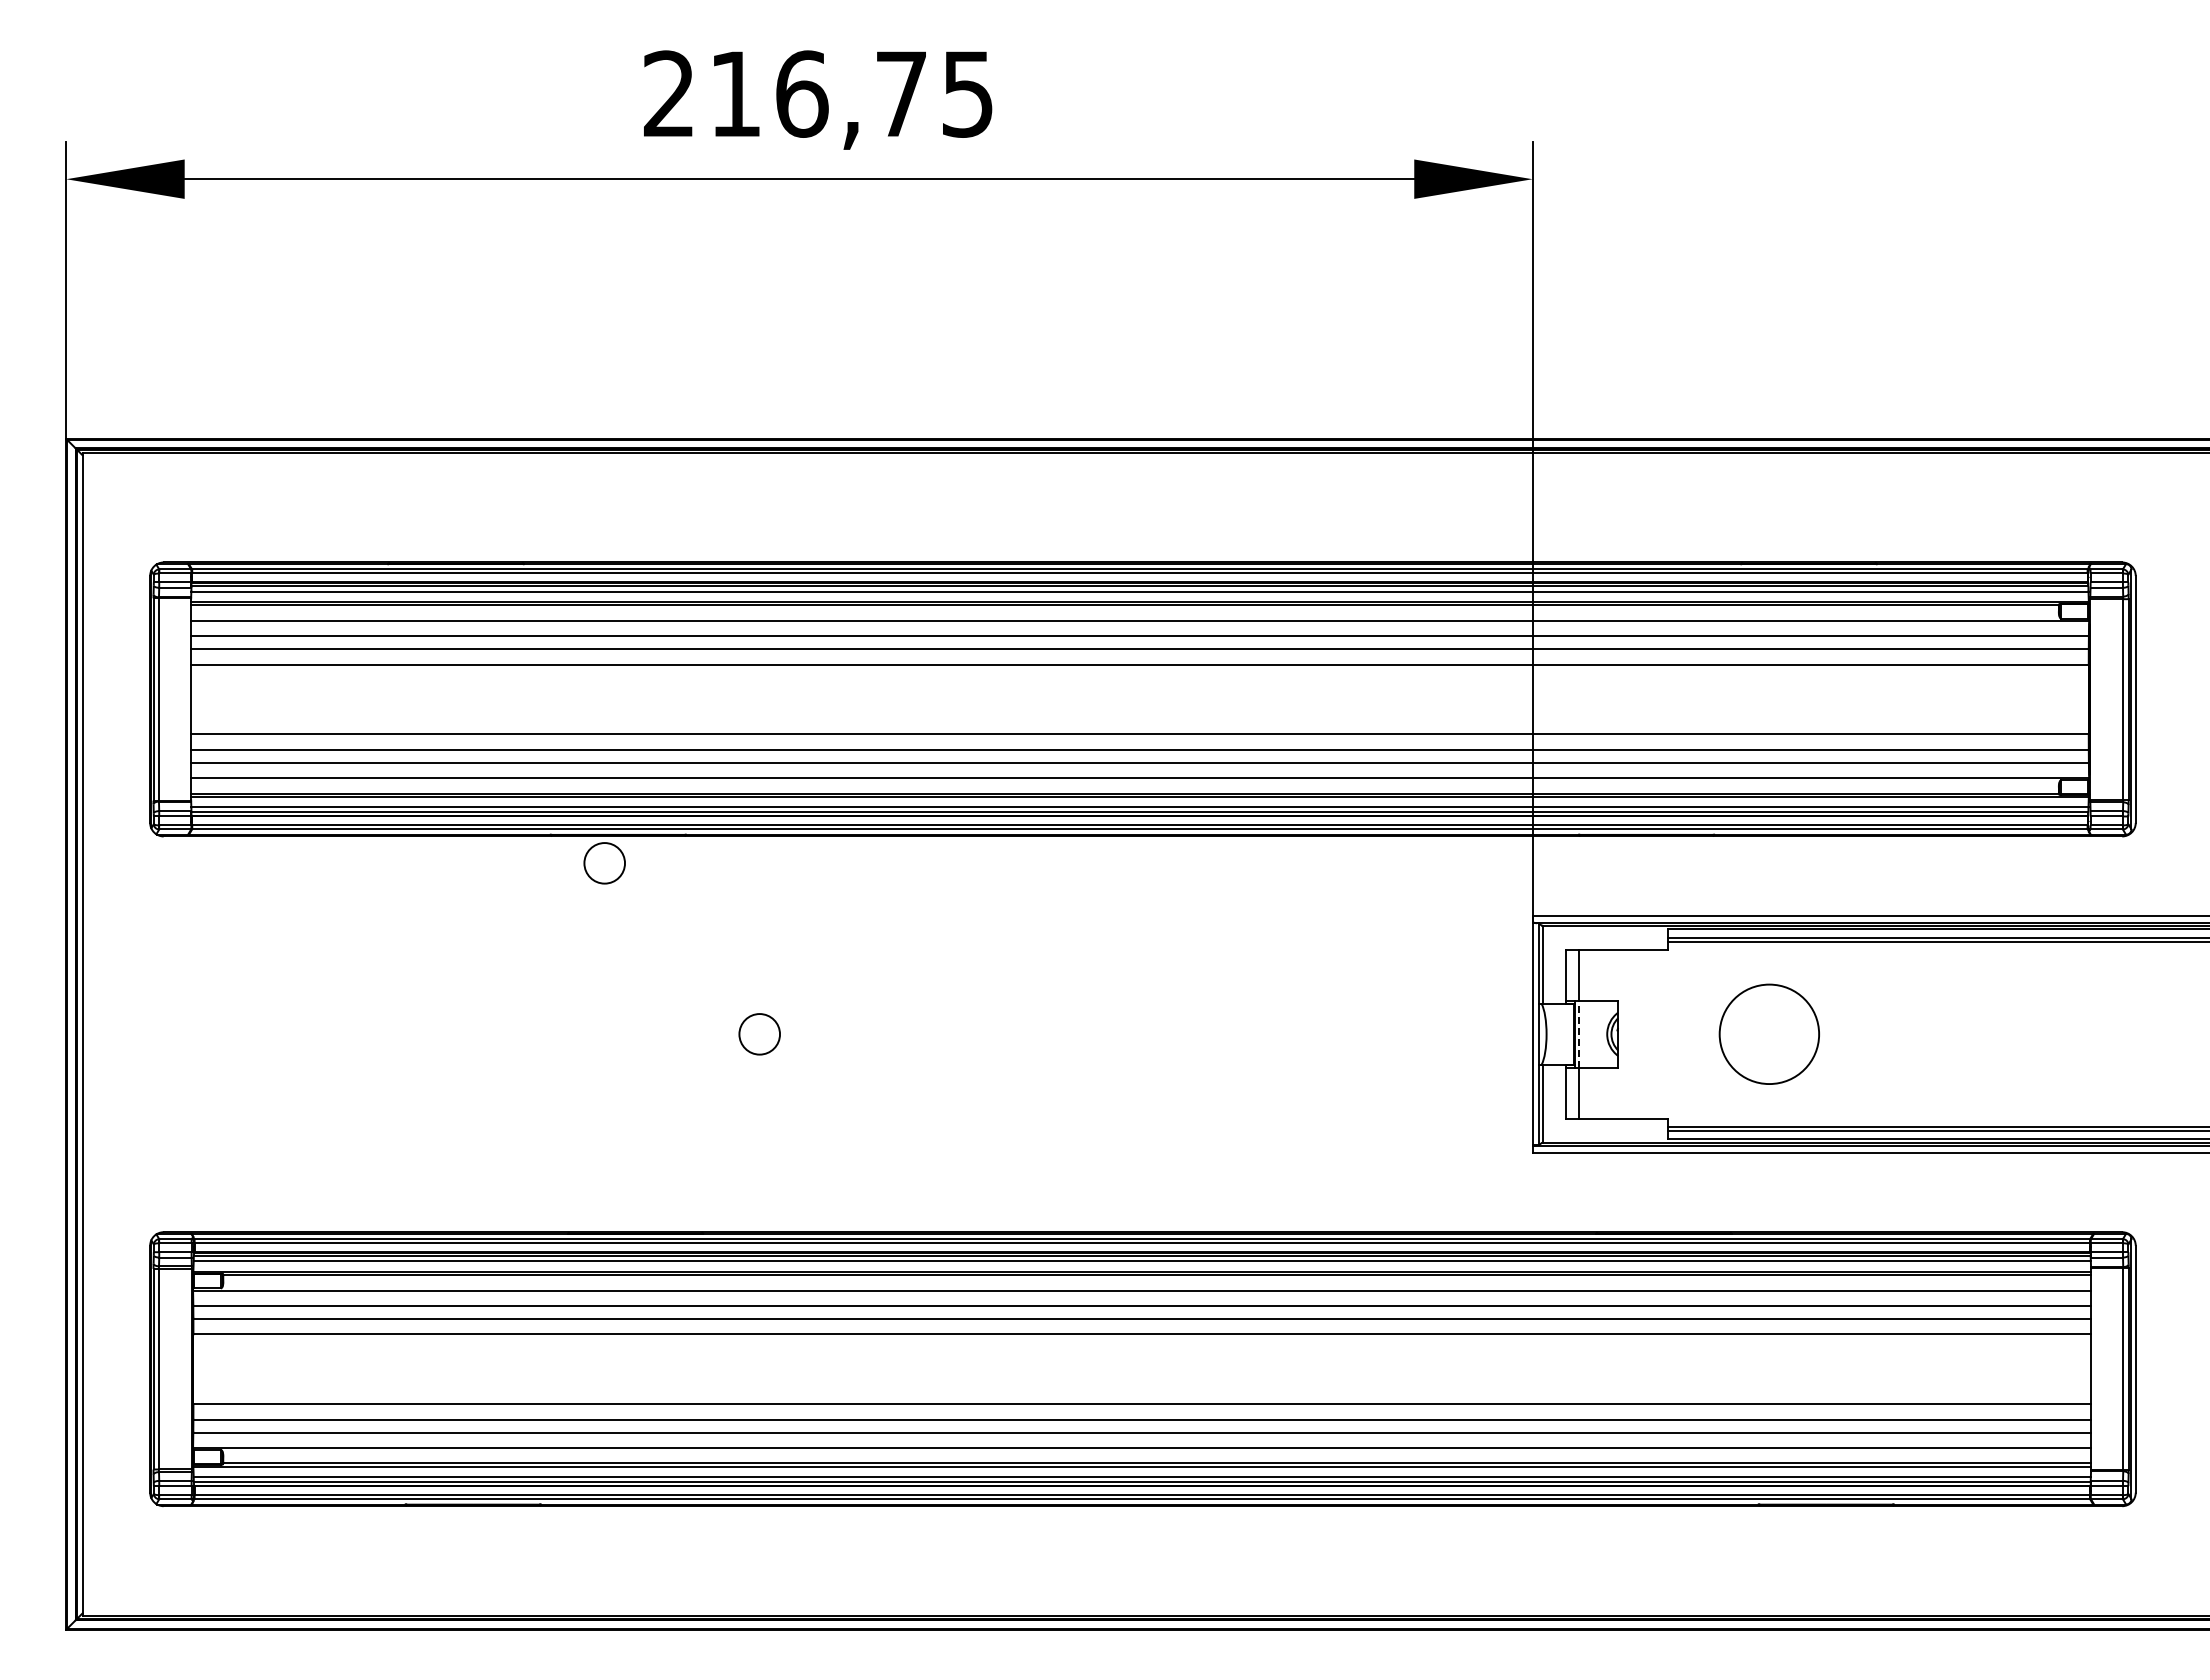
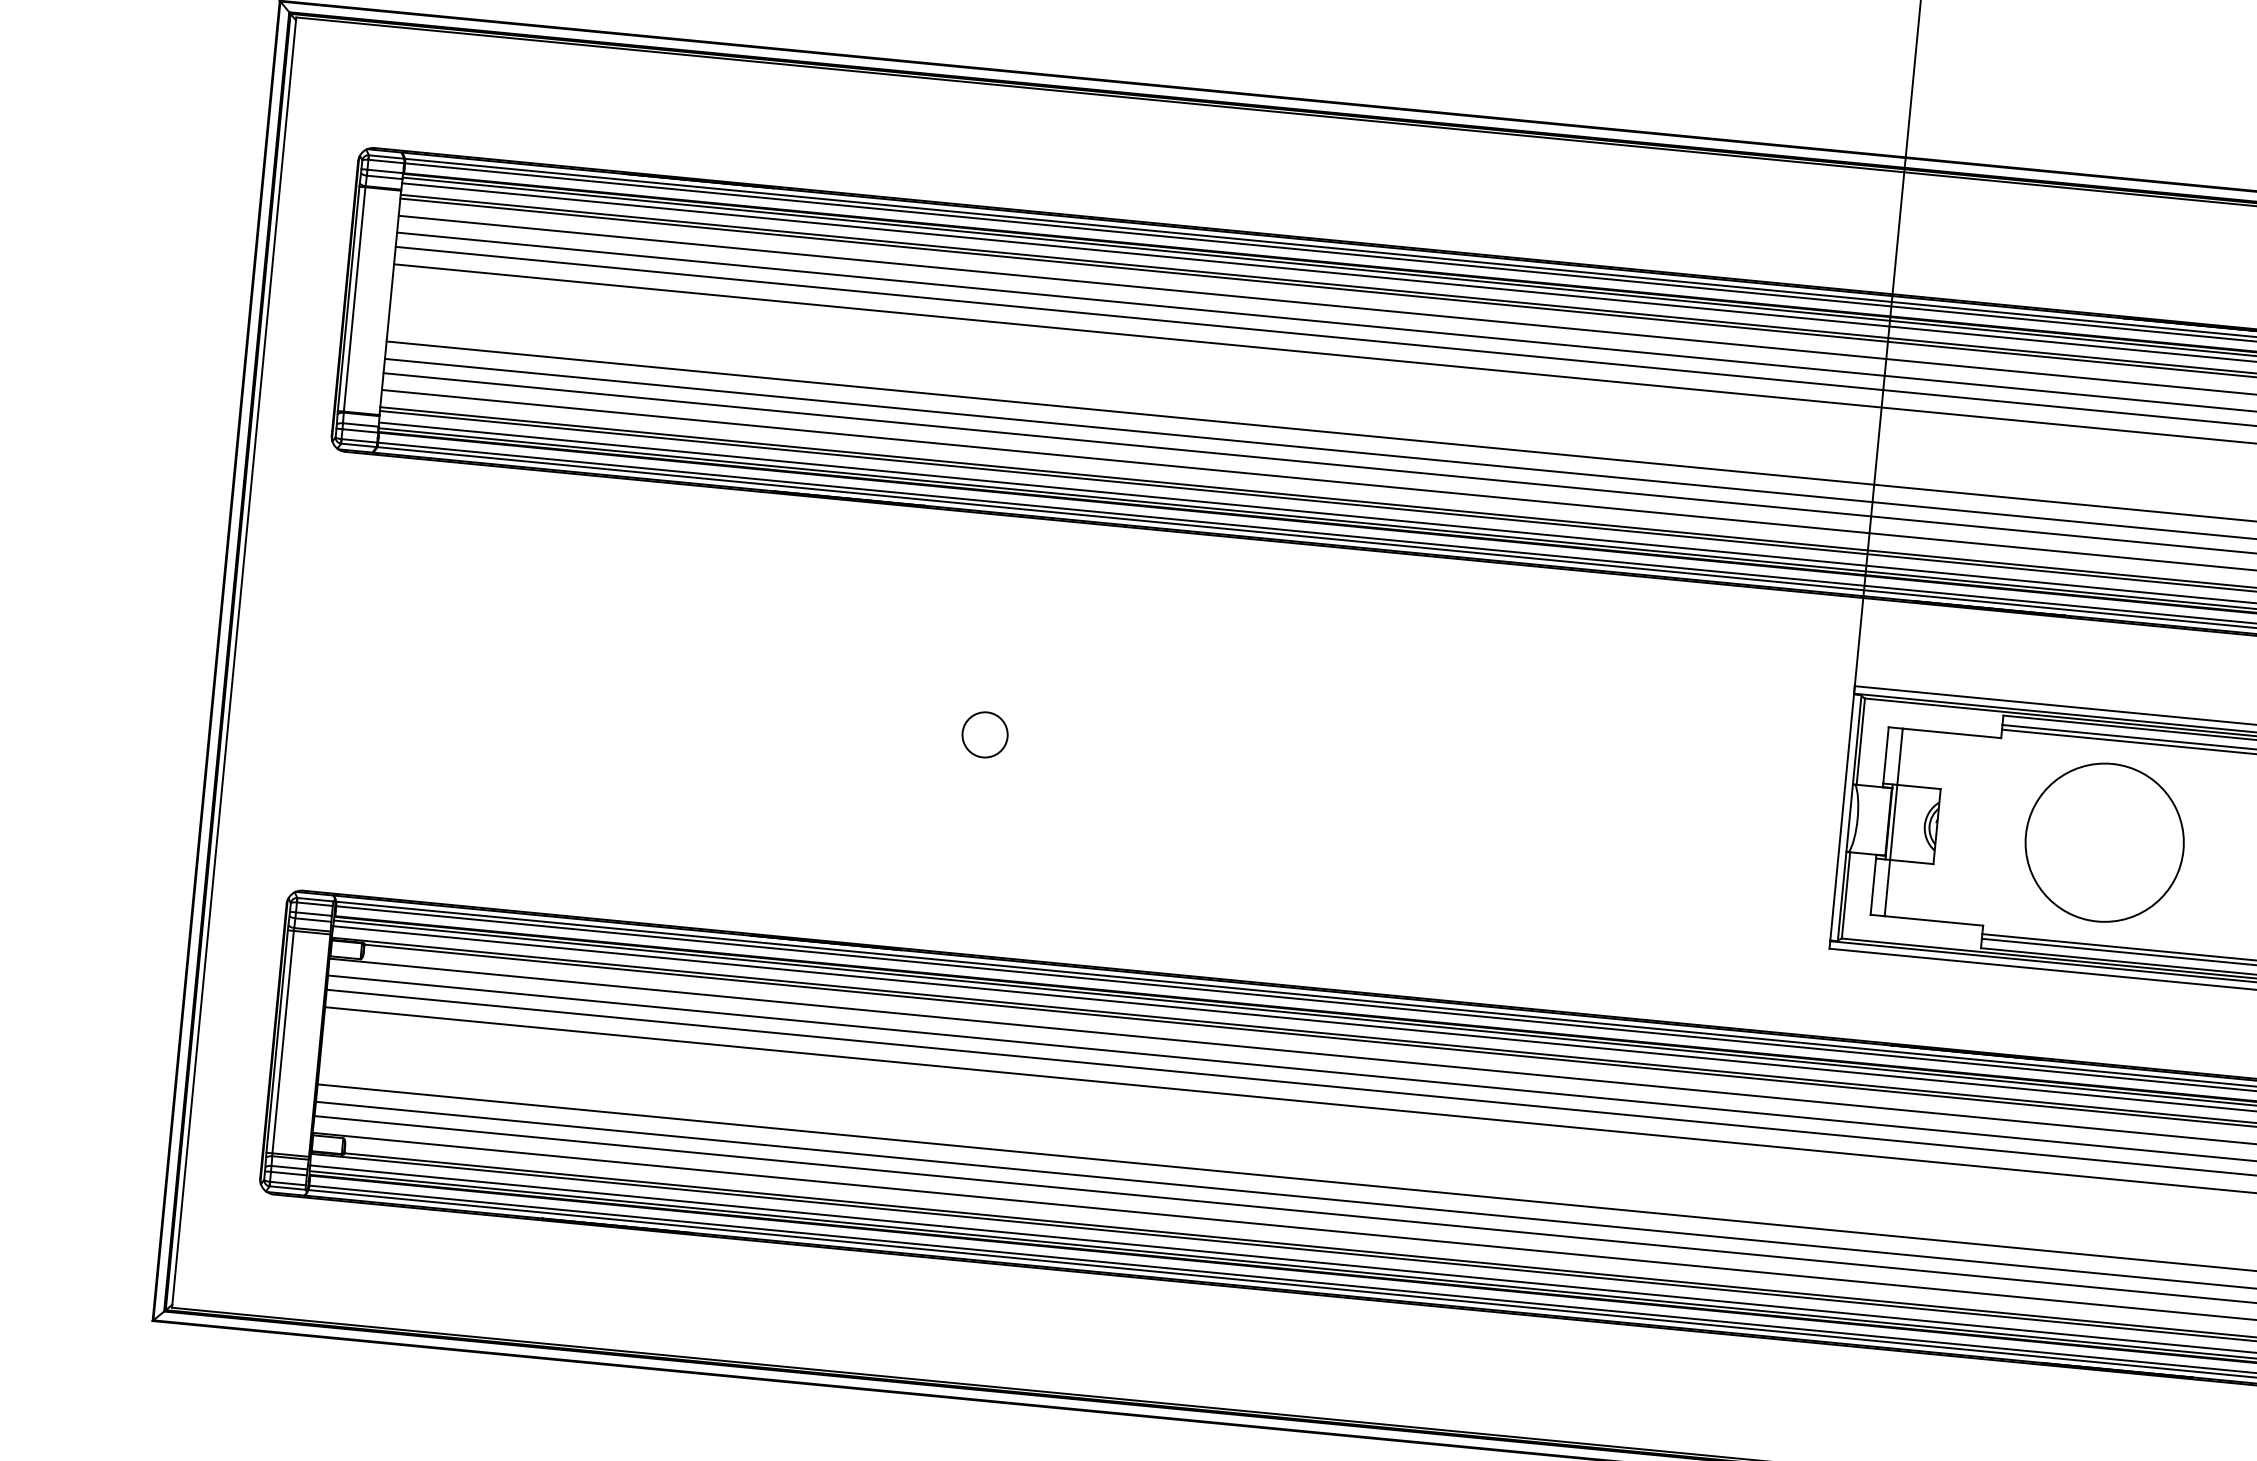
circle: (604, 863) -> (831, 528), removed
line: (1579, 1034) -> (1894, 822), dashed -> solid
circle: (1769, 1034) -> (2104, 842), size x1.43

